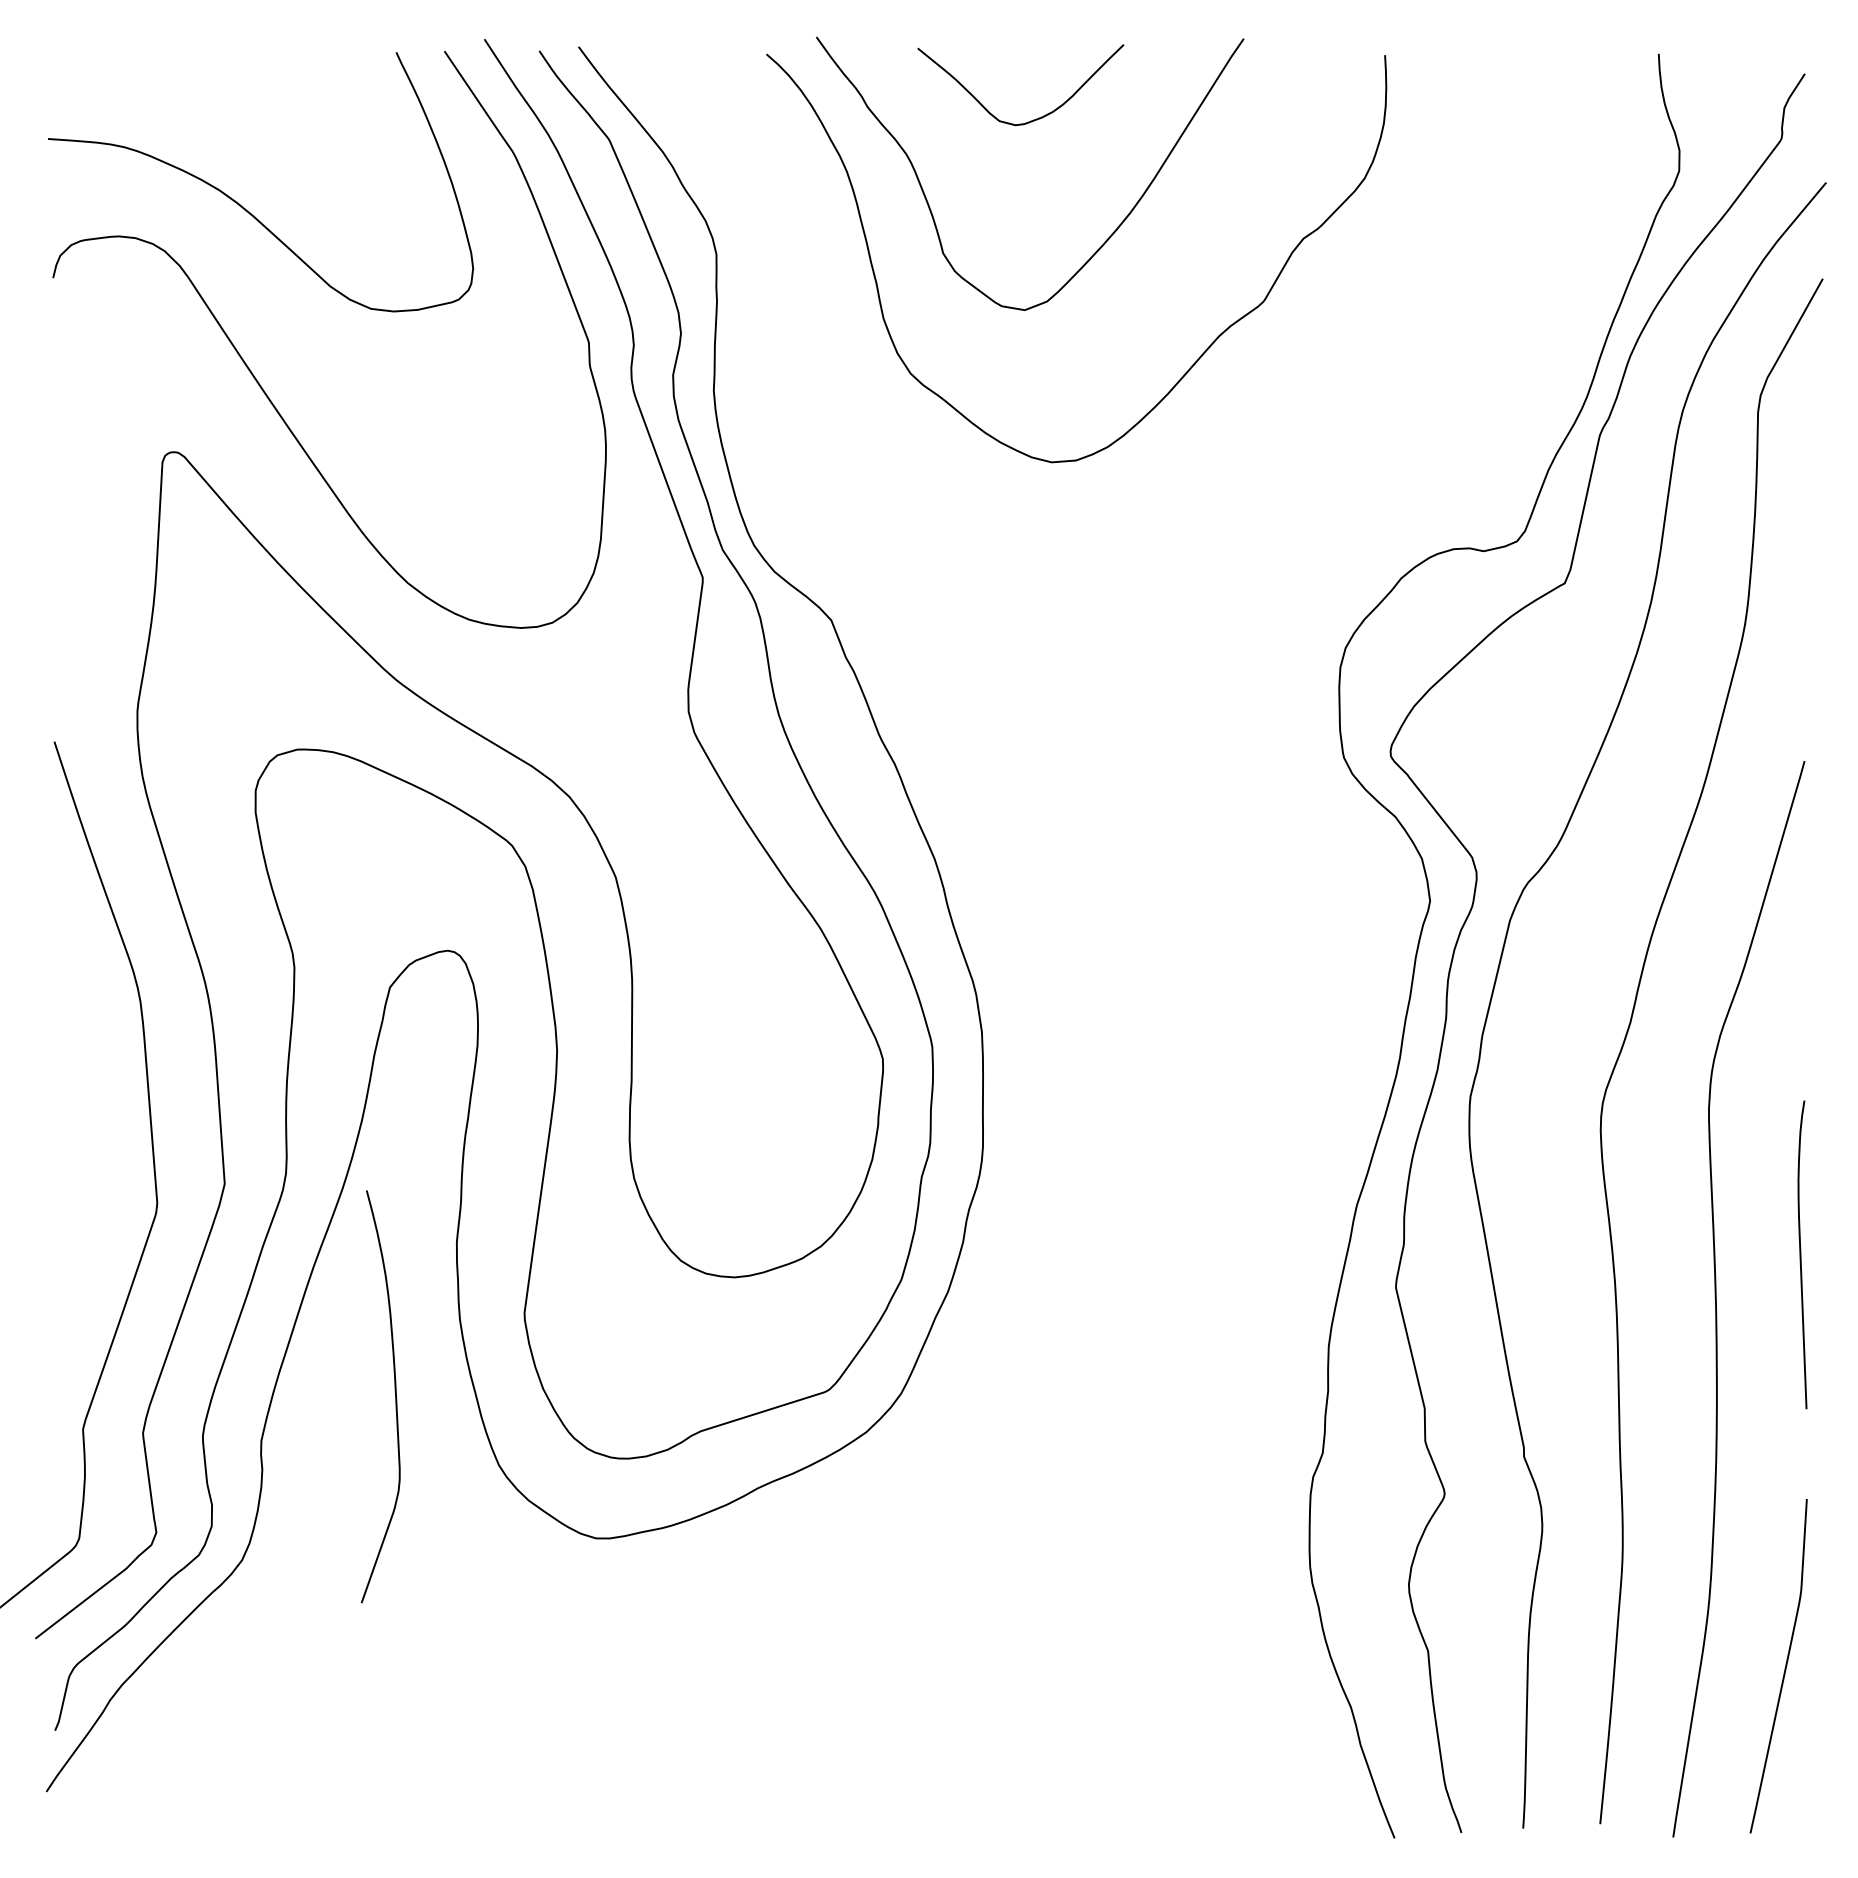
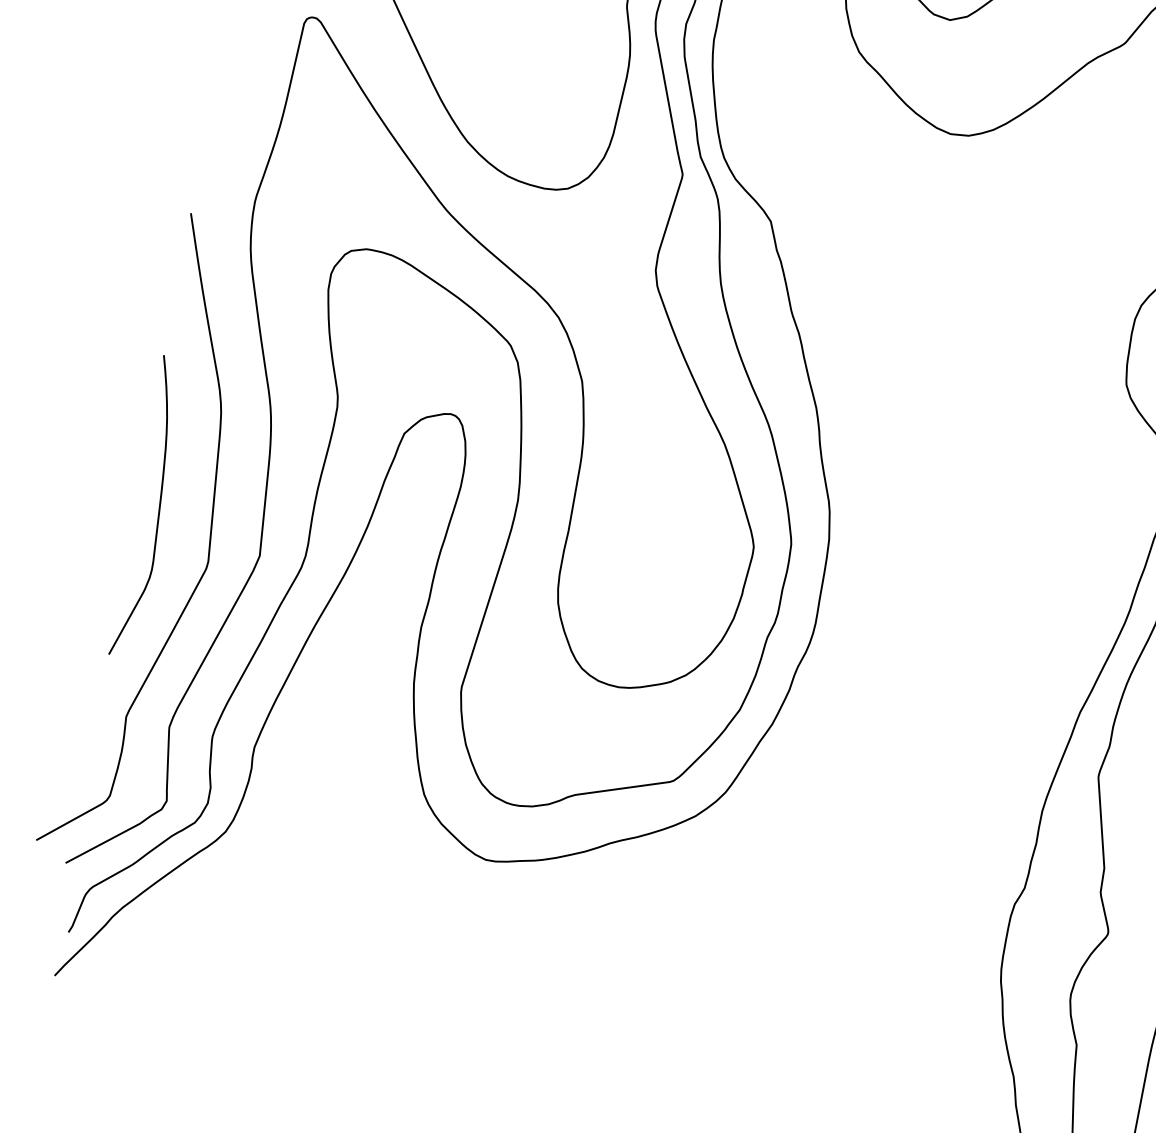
curve: (394, 1391) -> (159, 504), moved

